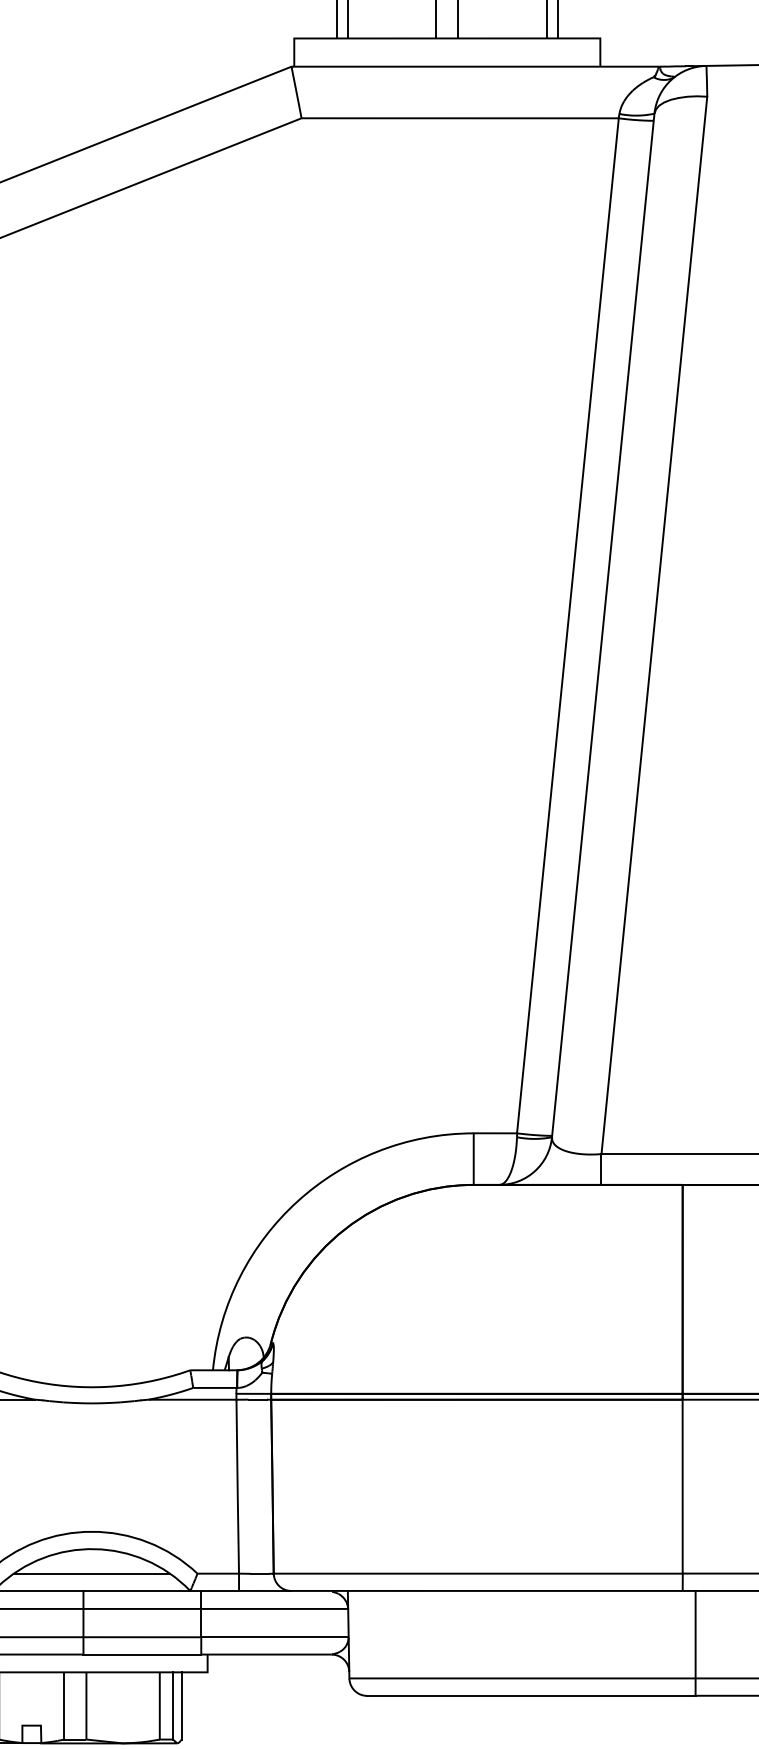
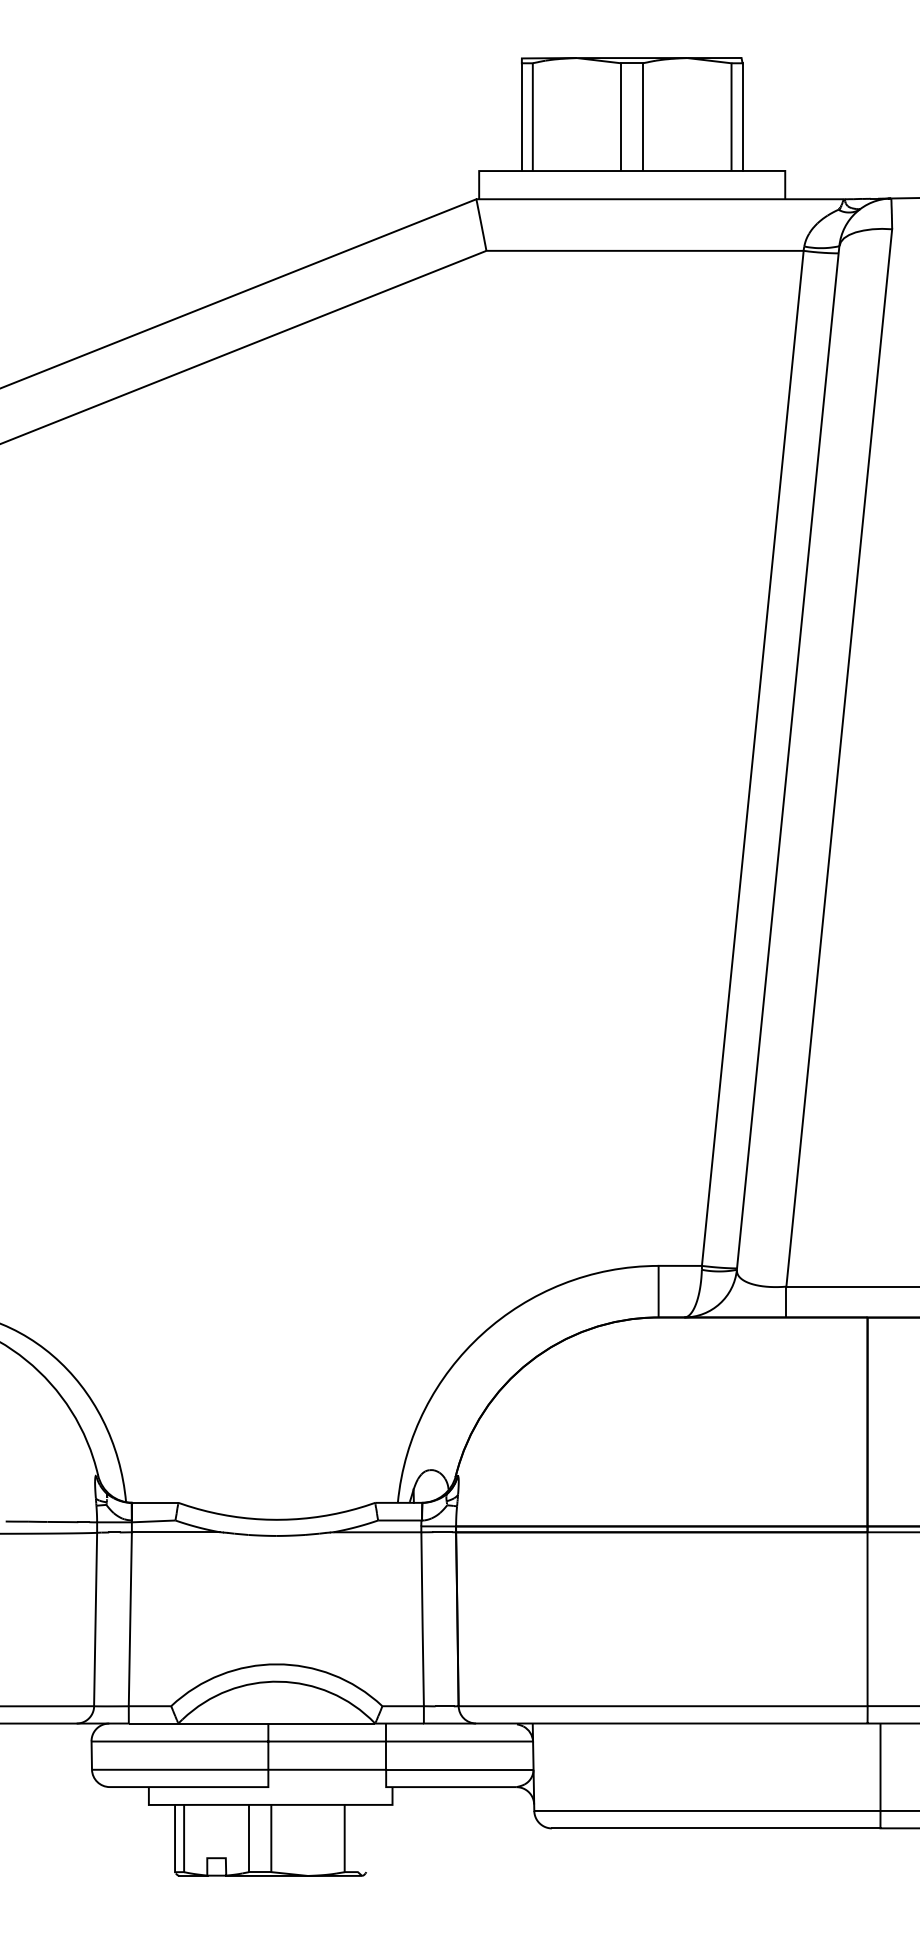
line: (91, 1573) -> (276, 1706), removed
line: (142, 1654) -> (327, 1787), removed
line: (172, 1705) -> (357, 1838), removed
line: (181, 1705) -> (366, 1838), removed

